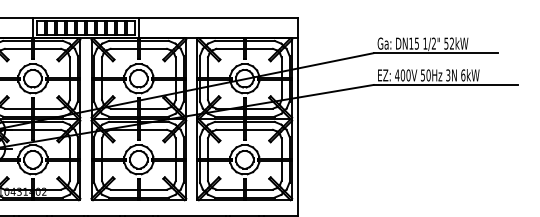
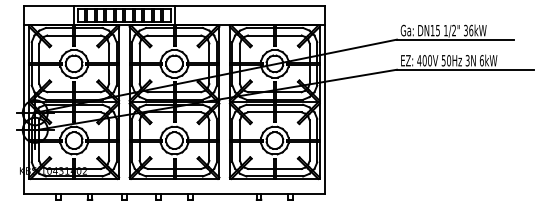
text: (449, 43) -> (468, 30), 52kW -> 36kW

